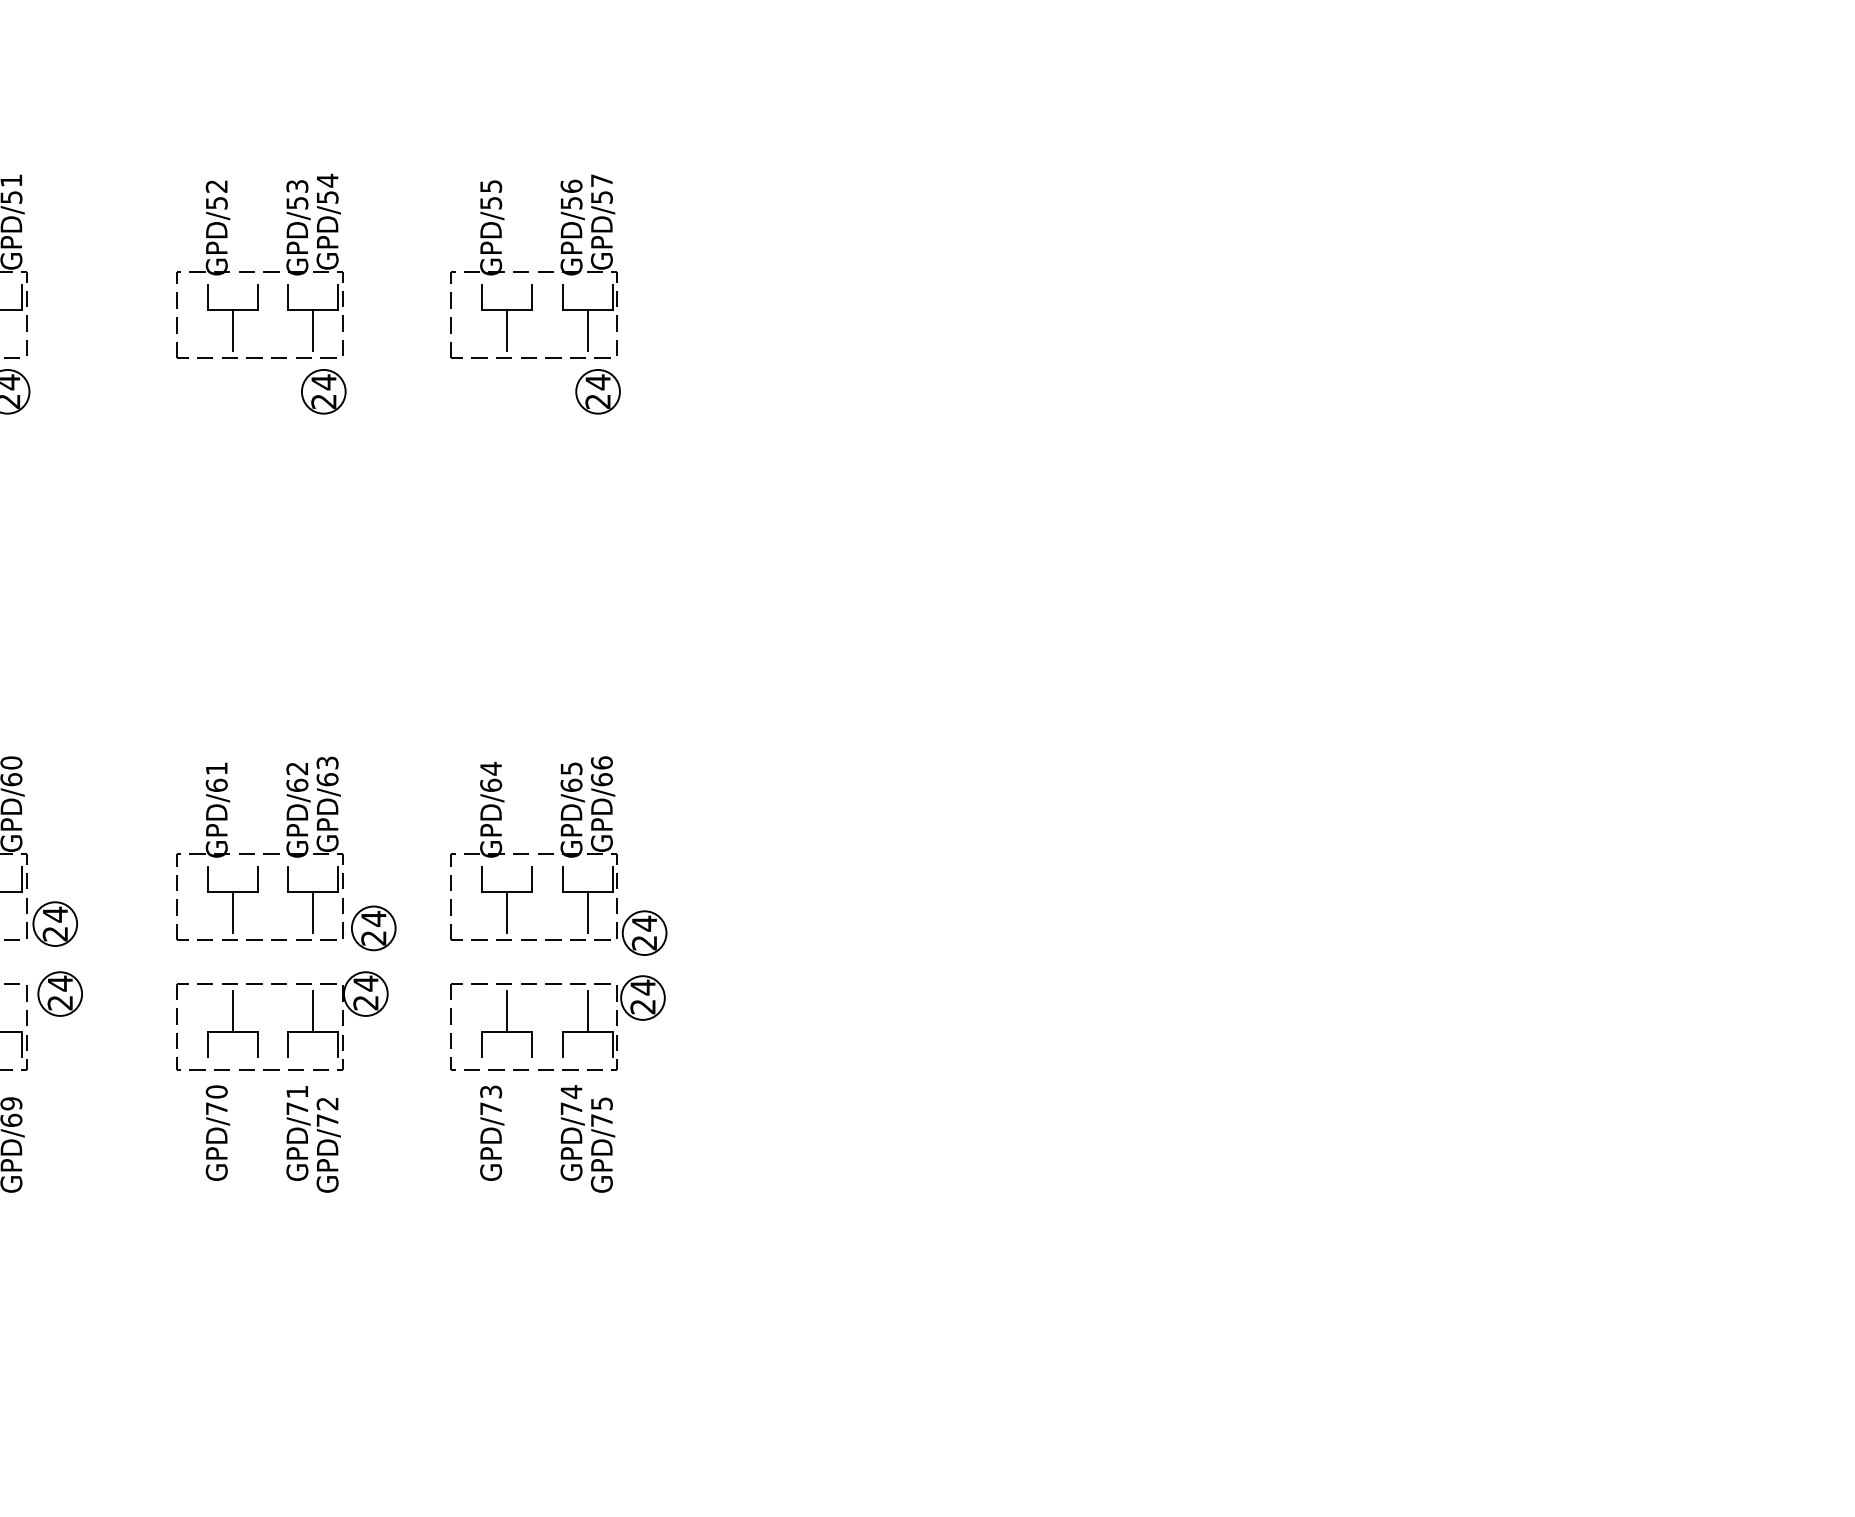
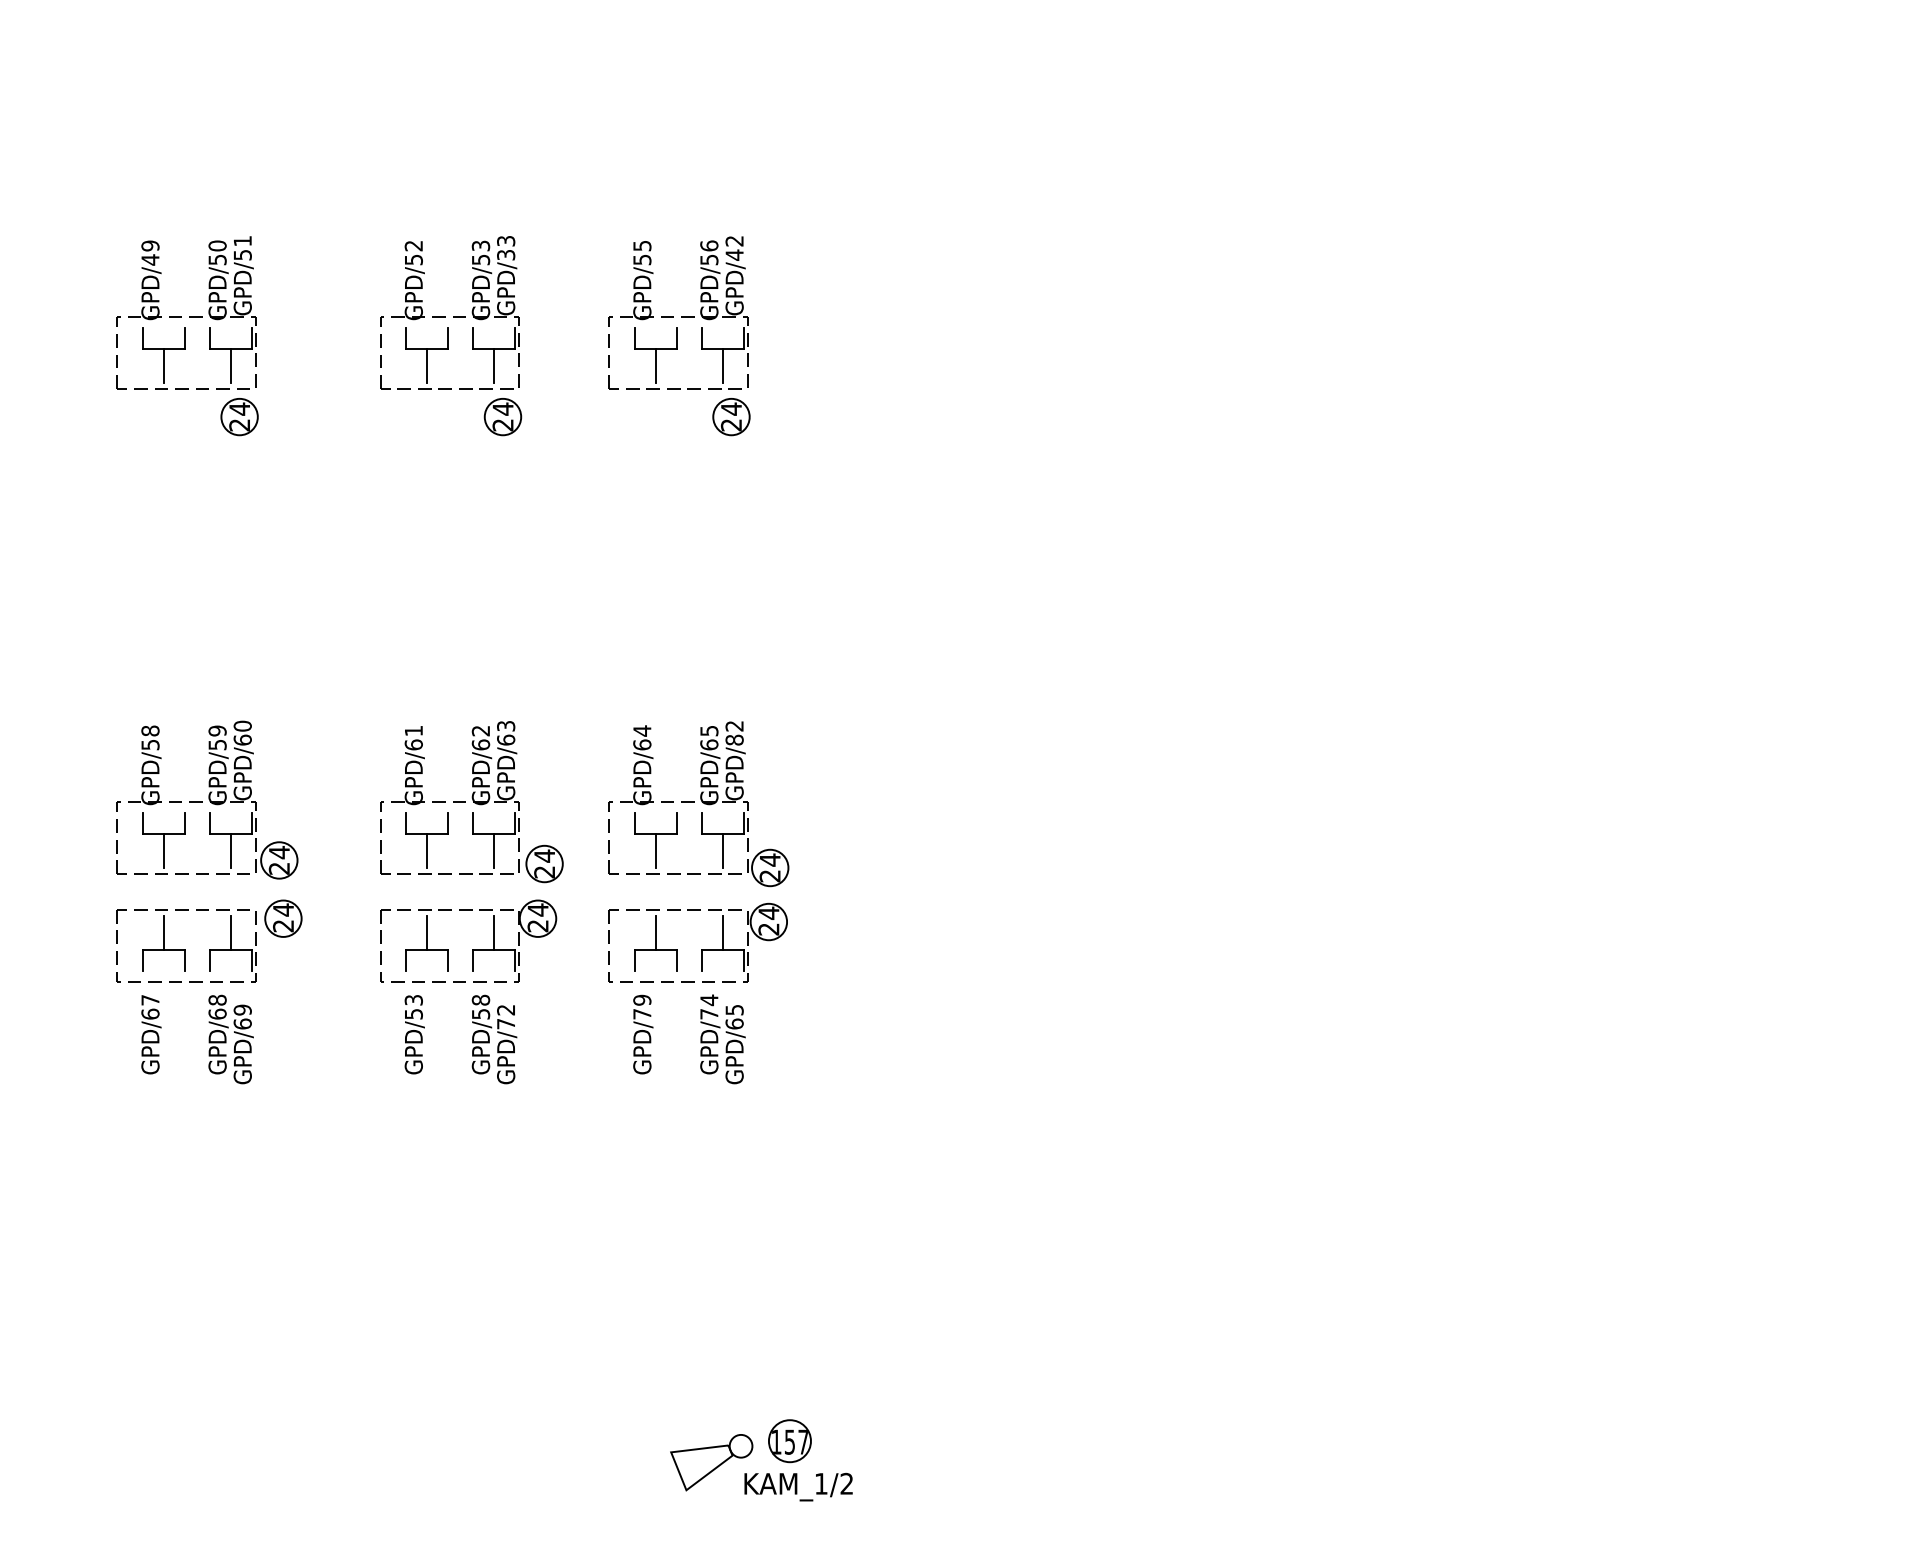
text: (328, 188) -> (506, 247), GPD/54 -> GPD/33
text: (601, 189) -> (734, 248), GPD/57 -> GPD/42
text: (601, 770) -> (734, 732), GPD/66 -> GPD/82
text: (491, 1091) -> (642, 999), GPD/73 -> GPD/79
text: (216, 1099) -> (413, 1006), GPD/70 -> GPD/53
text: (296, 1099) -> (480, 1006), GPD/71 -> GPD/58
text: (601, 1119) -> (734, 1023), GPD/75 -> GPD/65

